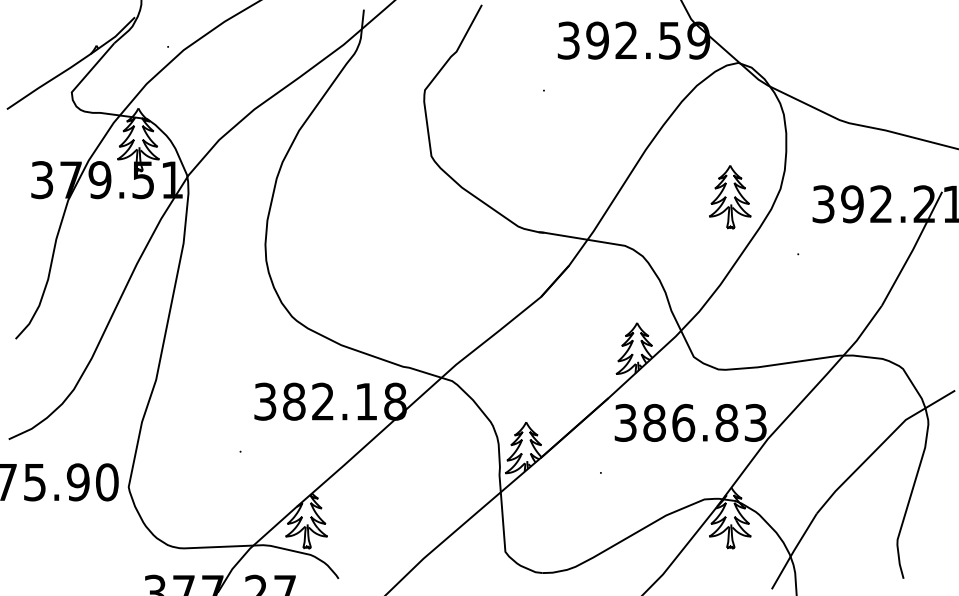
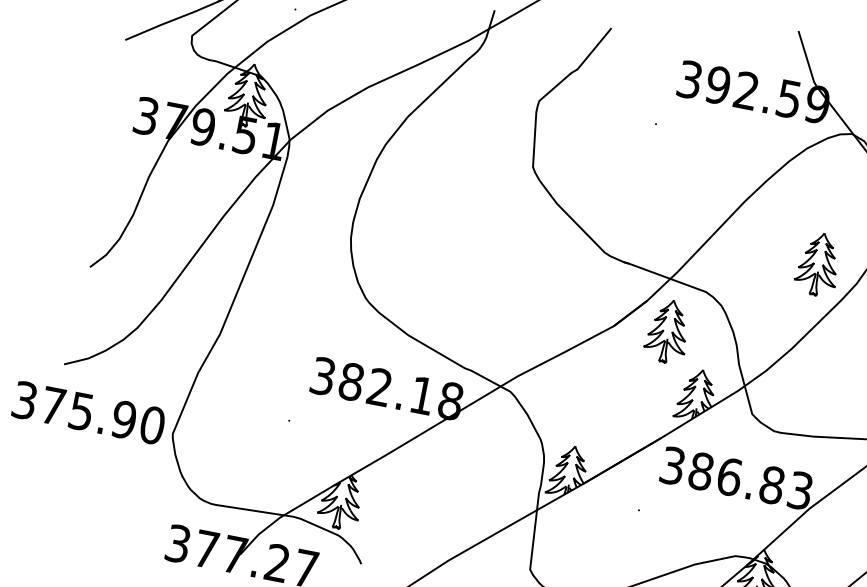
part: (595, 292) -> (668, 332), added

